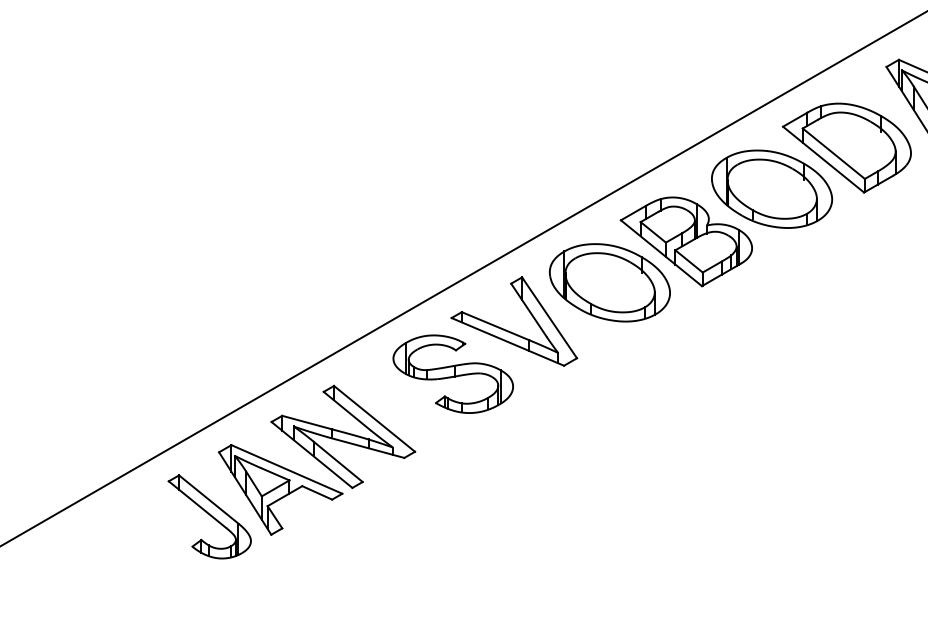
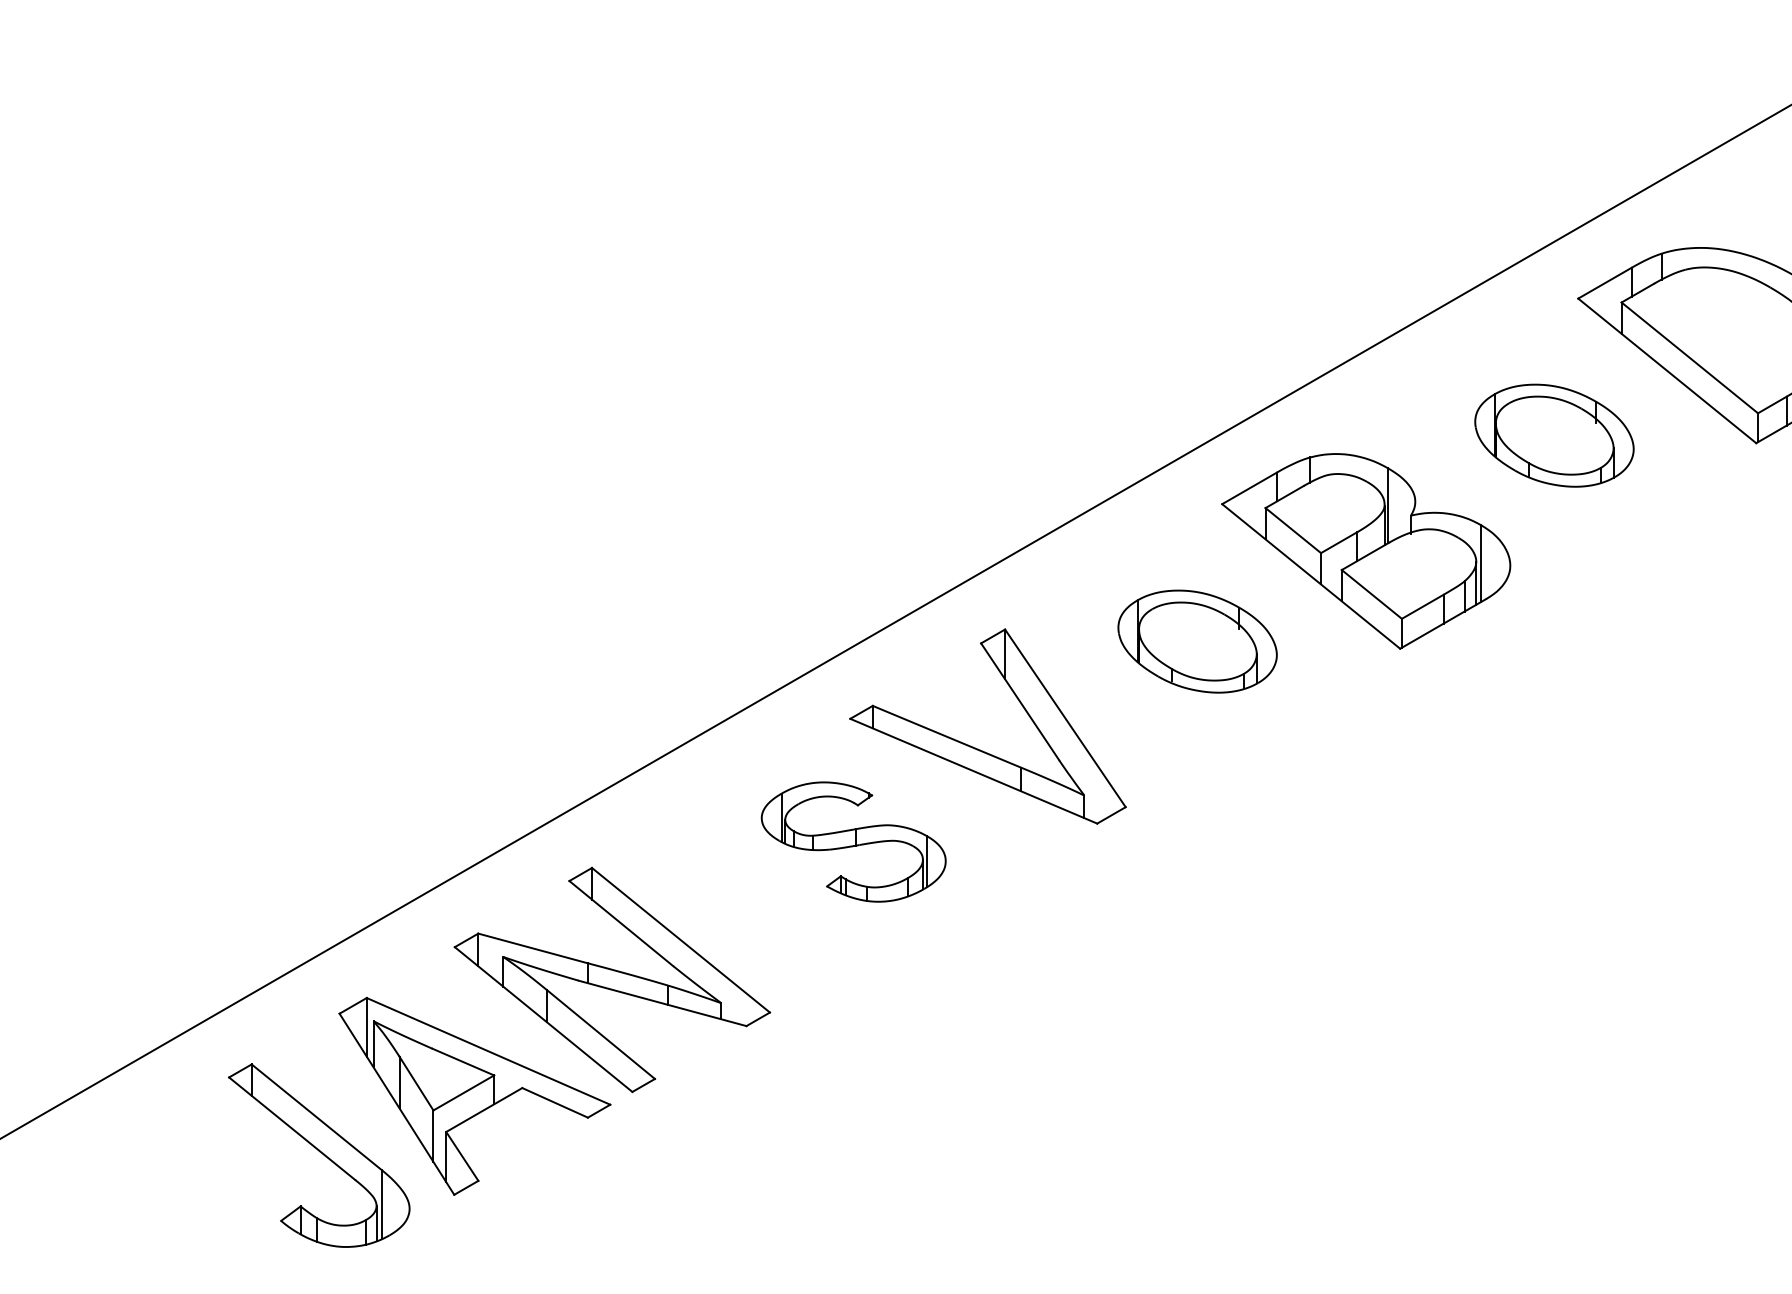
part: (772, 188) -> (1555, 434), size x0.6
part: (609, 282) -> (1197, 640), size x0.6
part: (452, 373) -> (852, 840), size x0.7

